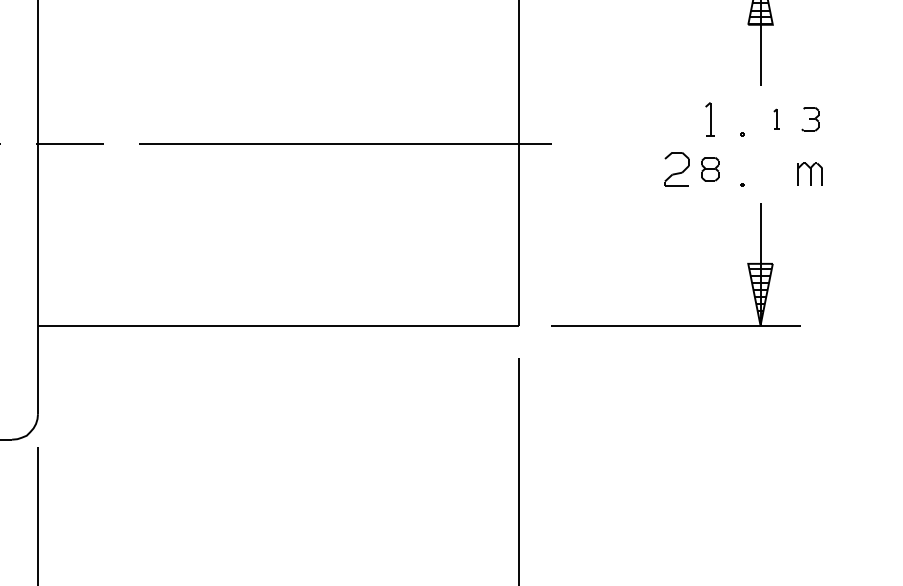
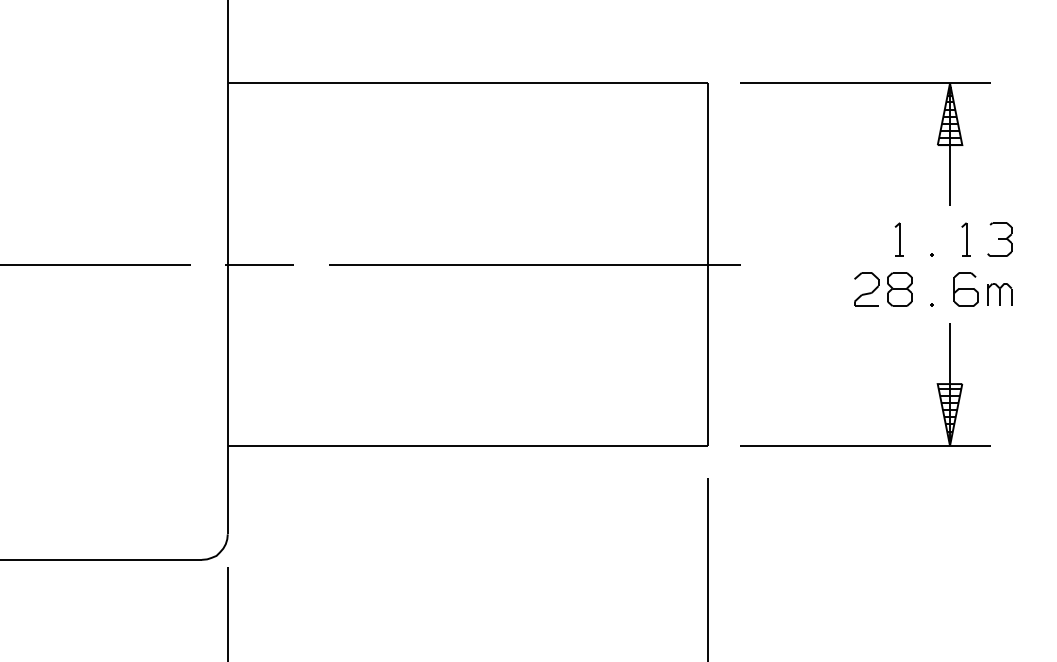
part: (776, 119) -> (965, 239), size x1.67
part: (810, 119) -> (999, 239), size x1.43
part: (710, 169) -> (899, 289), size x1.43
part: (776, 169) -> (965, 289), added

